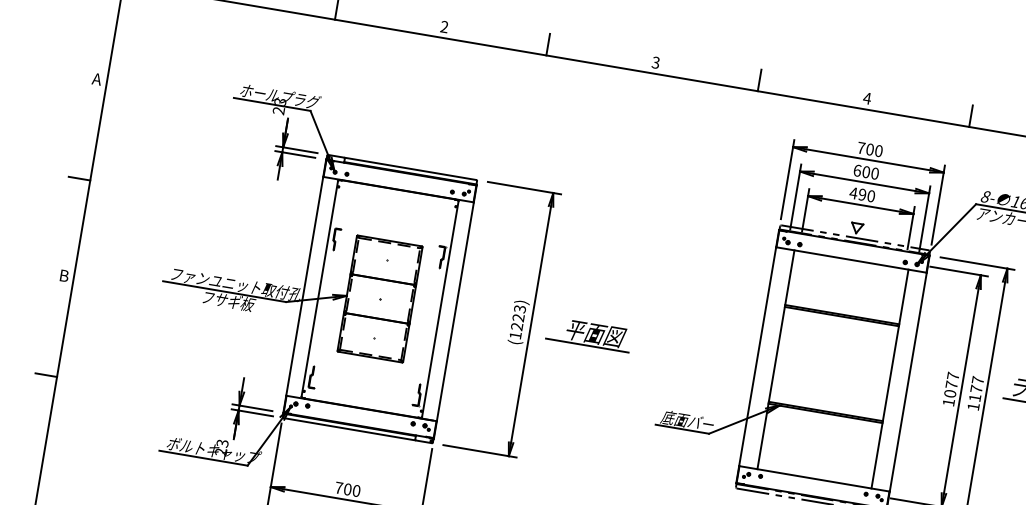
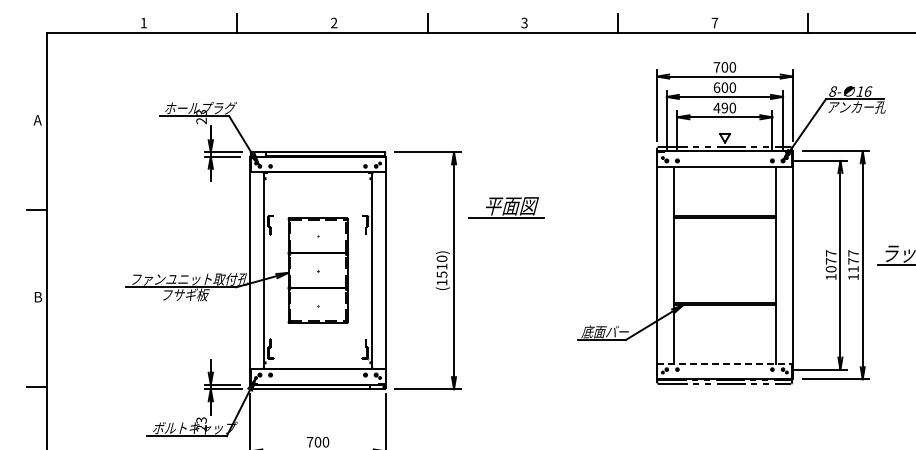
text: (866, 97) -> (714, 22), 4 -> 7
text: (517, 317) -> (441, 266), (1223) -> (1510)
part: (589, 334) -> (506, 207), moved
line: (814, 478) -> (724, 363), solid -> dashed

